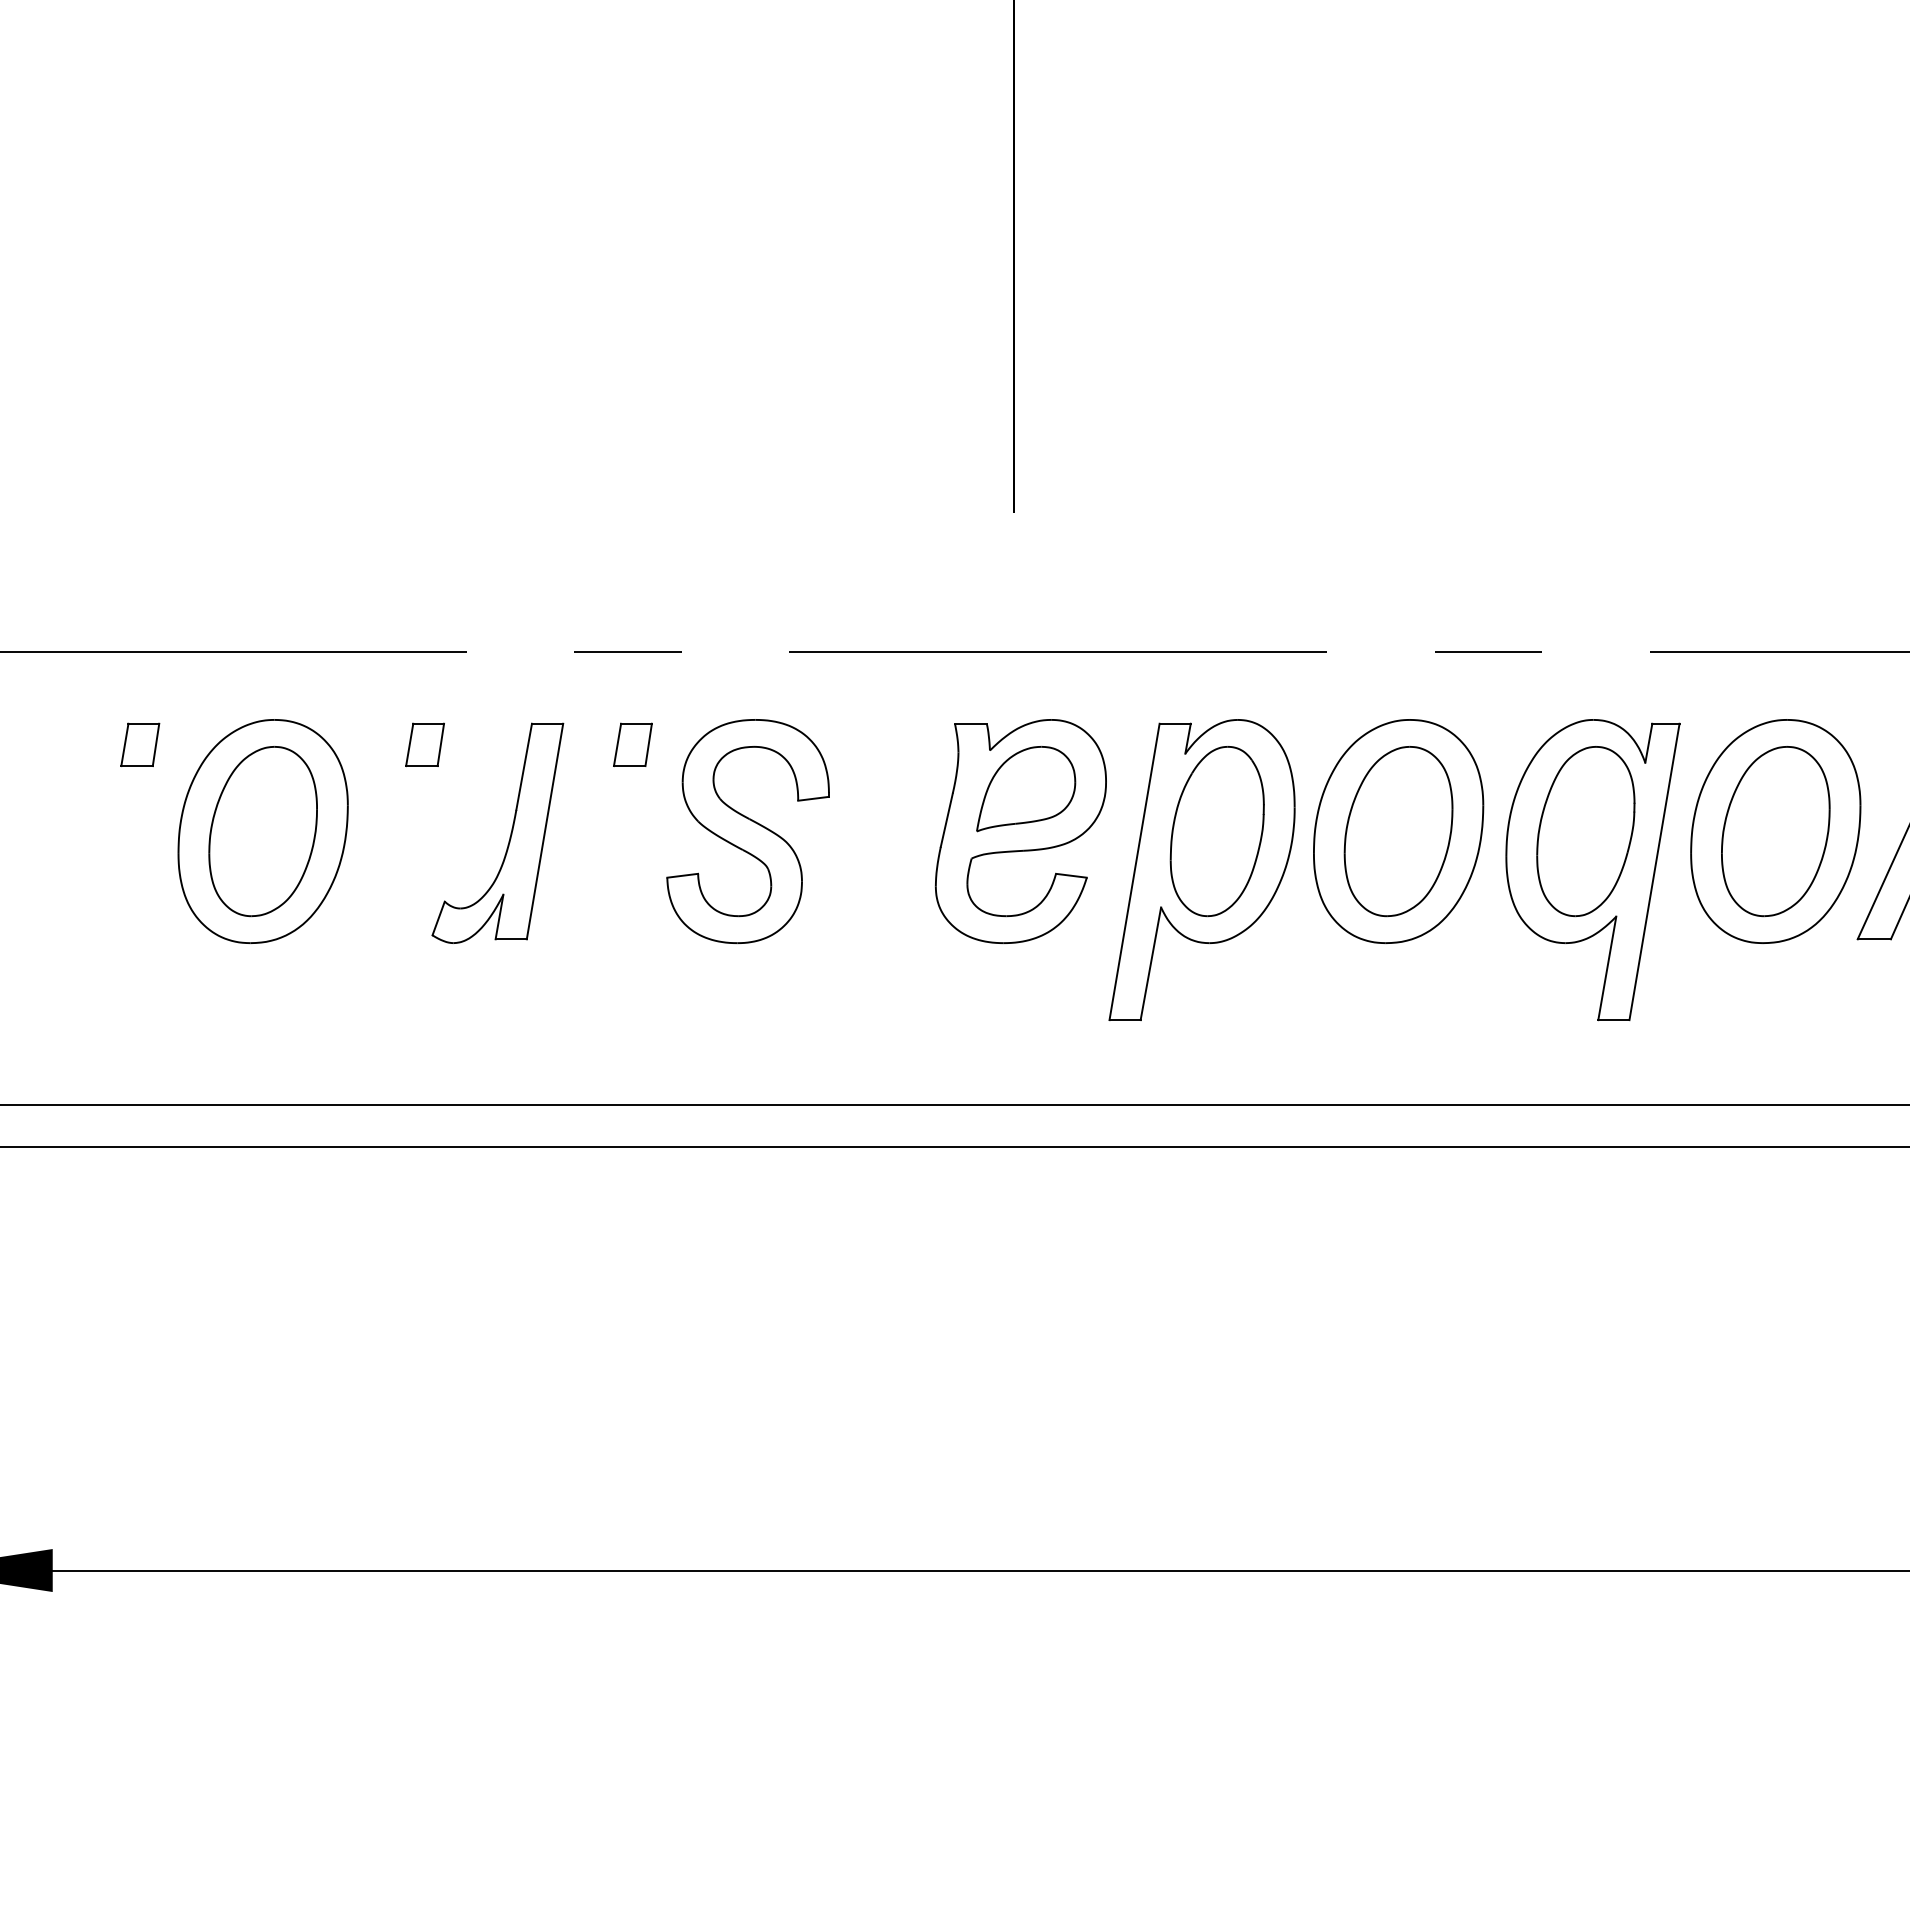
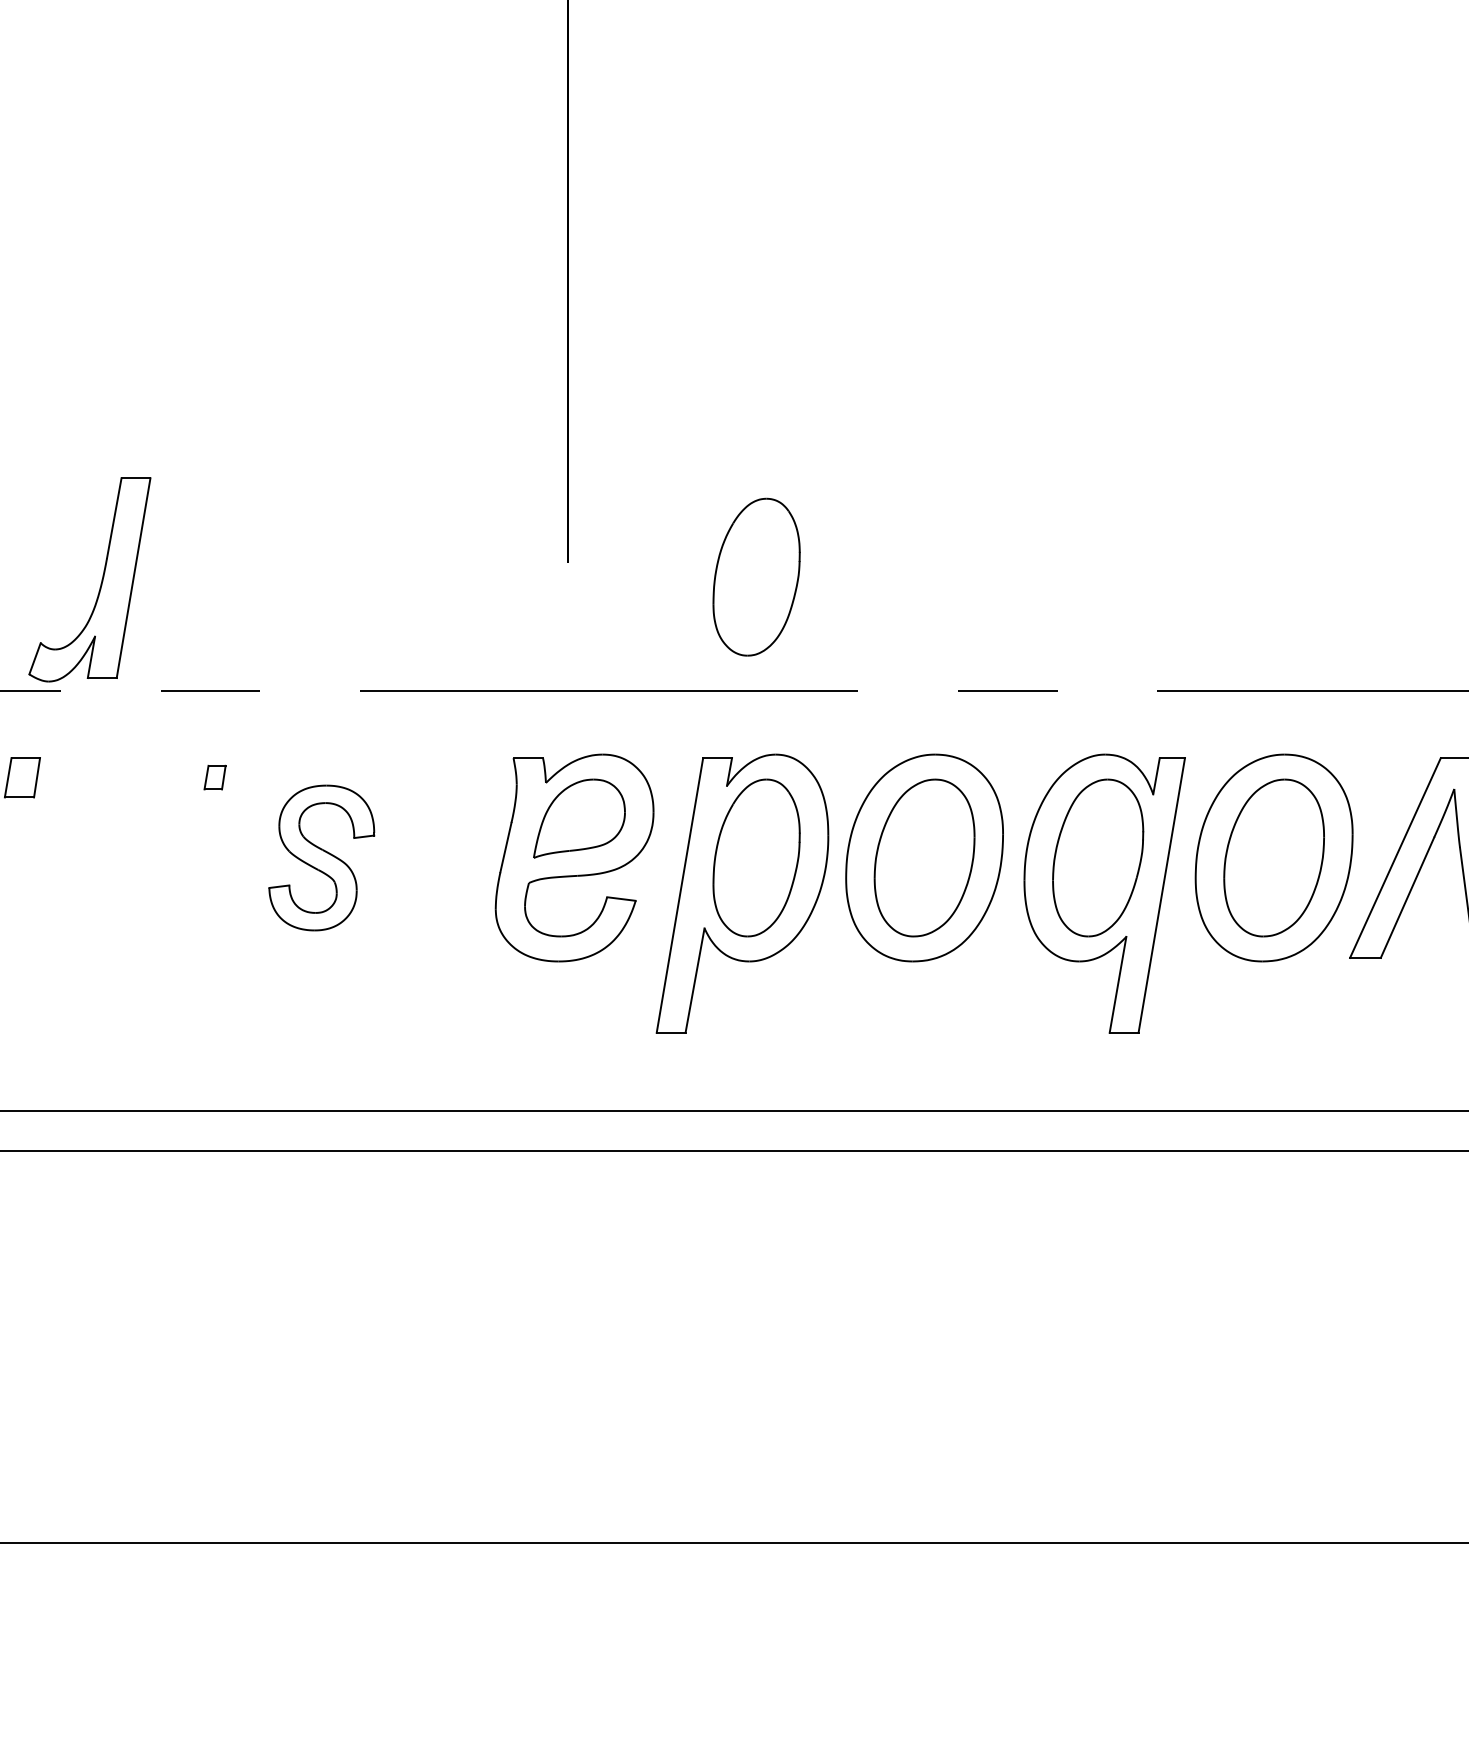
part: (1216, 528) -> (755, 577), added
part: (632, 744) -> (214, 777), size x0.6
part: (747, 831) -> (321, 858), size x0.7
part: (510, 832) -> (101, 579), moved

